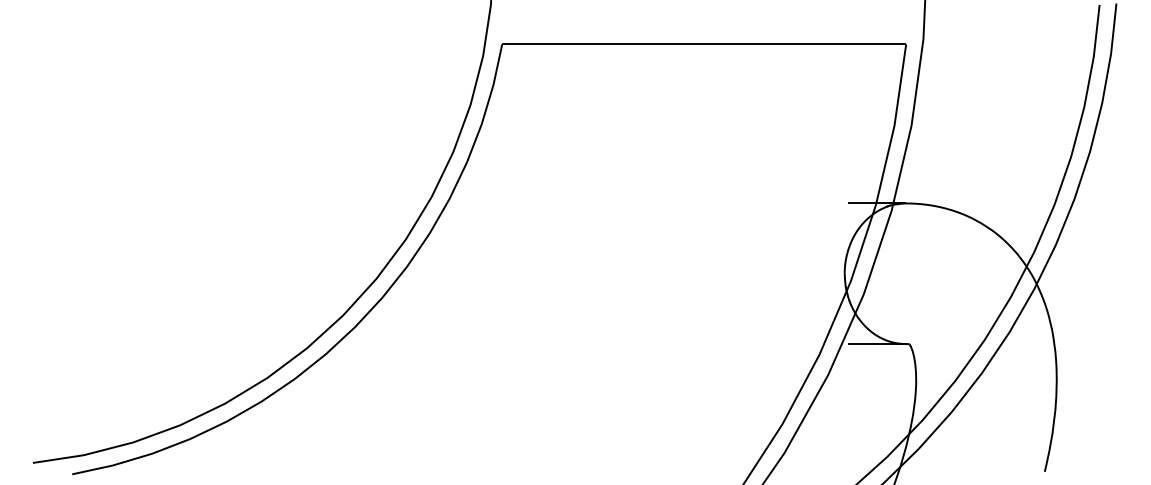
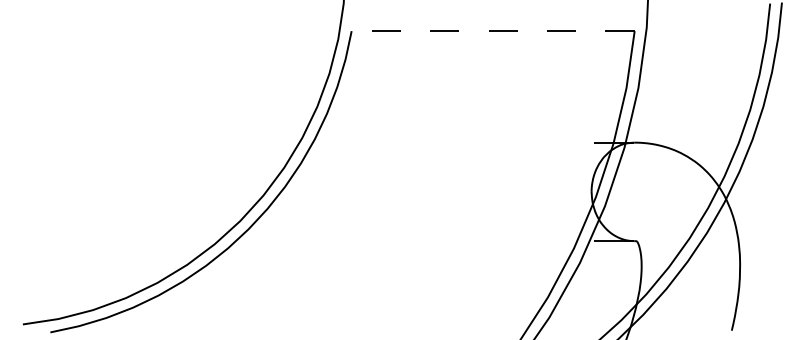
line: (704, 44) -> (493, 31), solid -> dashed

